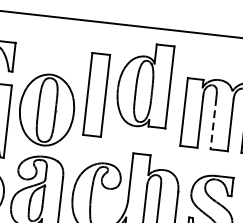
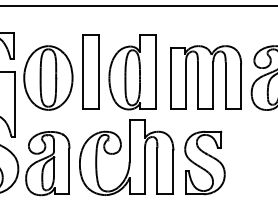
part: (144, 85) -> (132, 72), moved
part: (47, 109) -> (48, 77), moved
line: (212, 124) -> (197, 86), dashed -> solid

